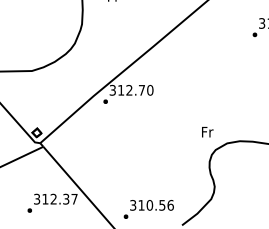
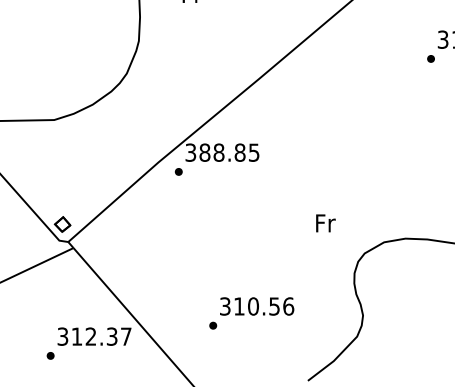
text: (135, 89) -> (229, 151), 312.70 -> 388.85
text: (207, 132) -> (325, 223), moved
text: (148, 209) -> (251, 313), moved

